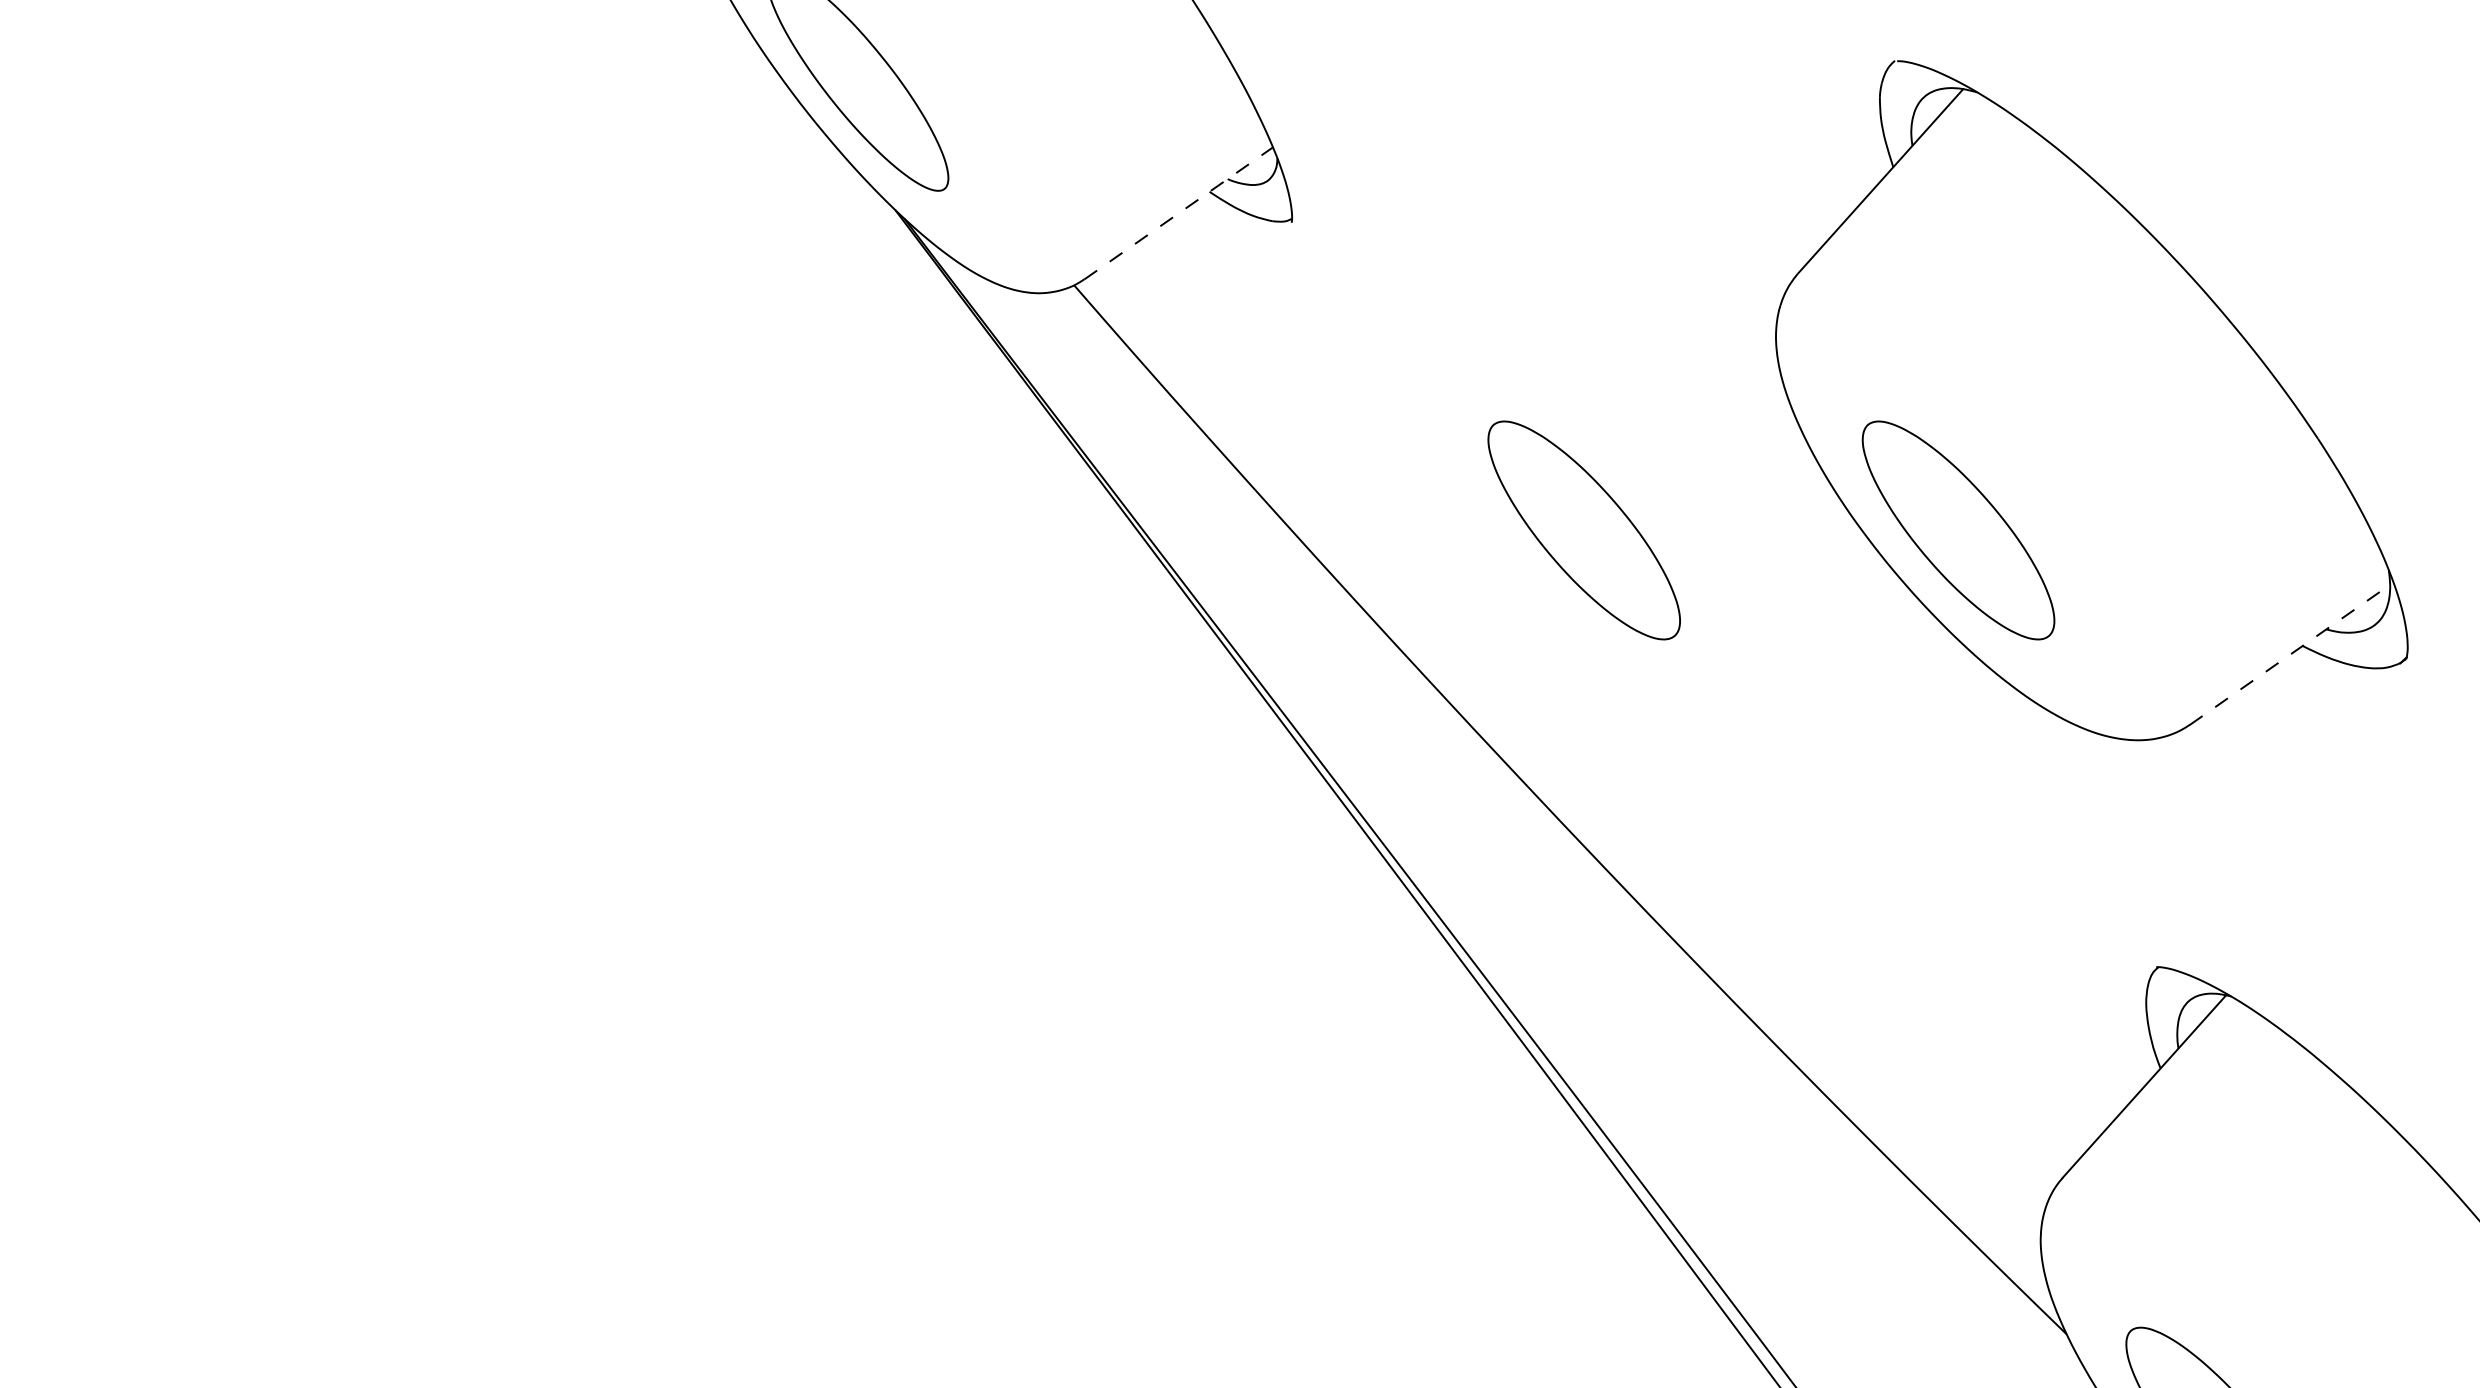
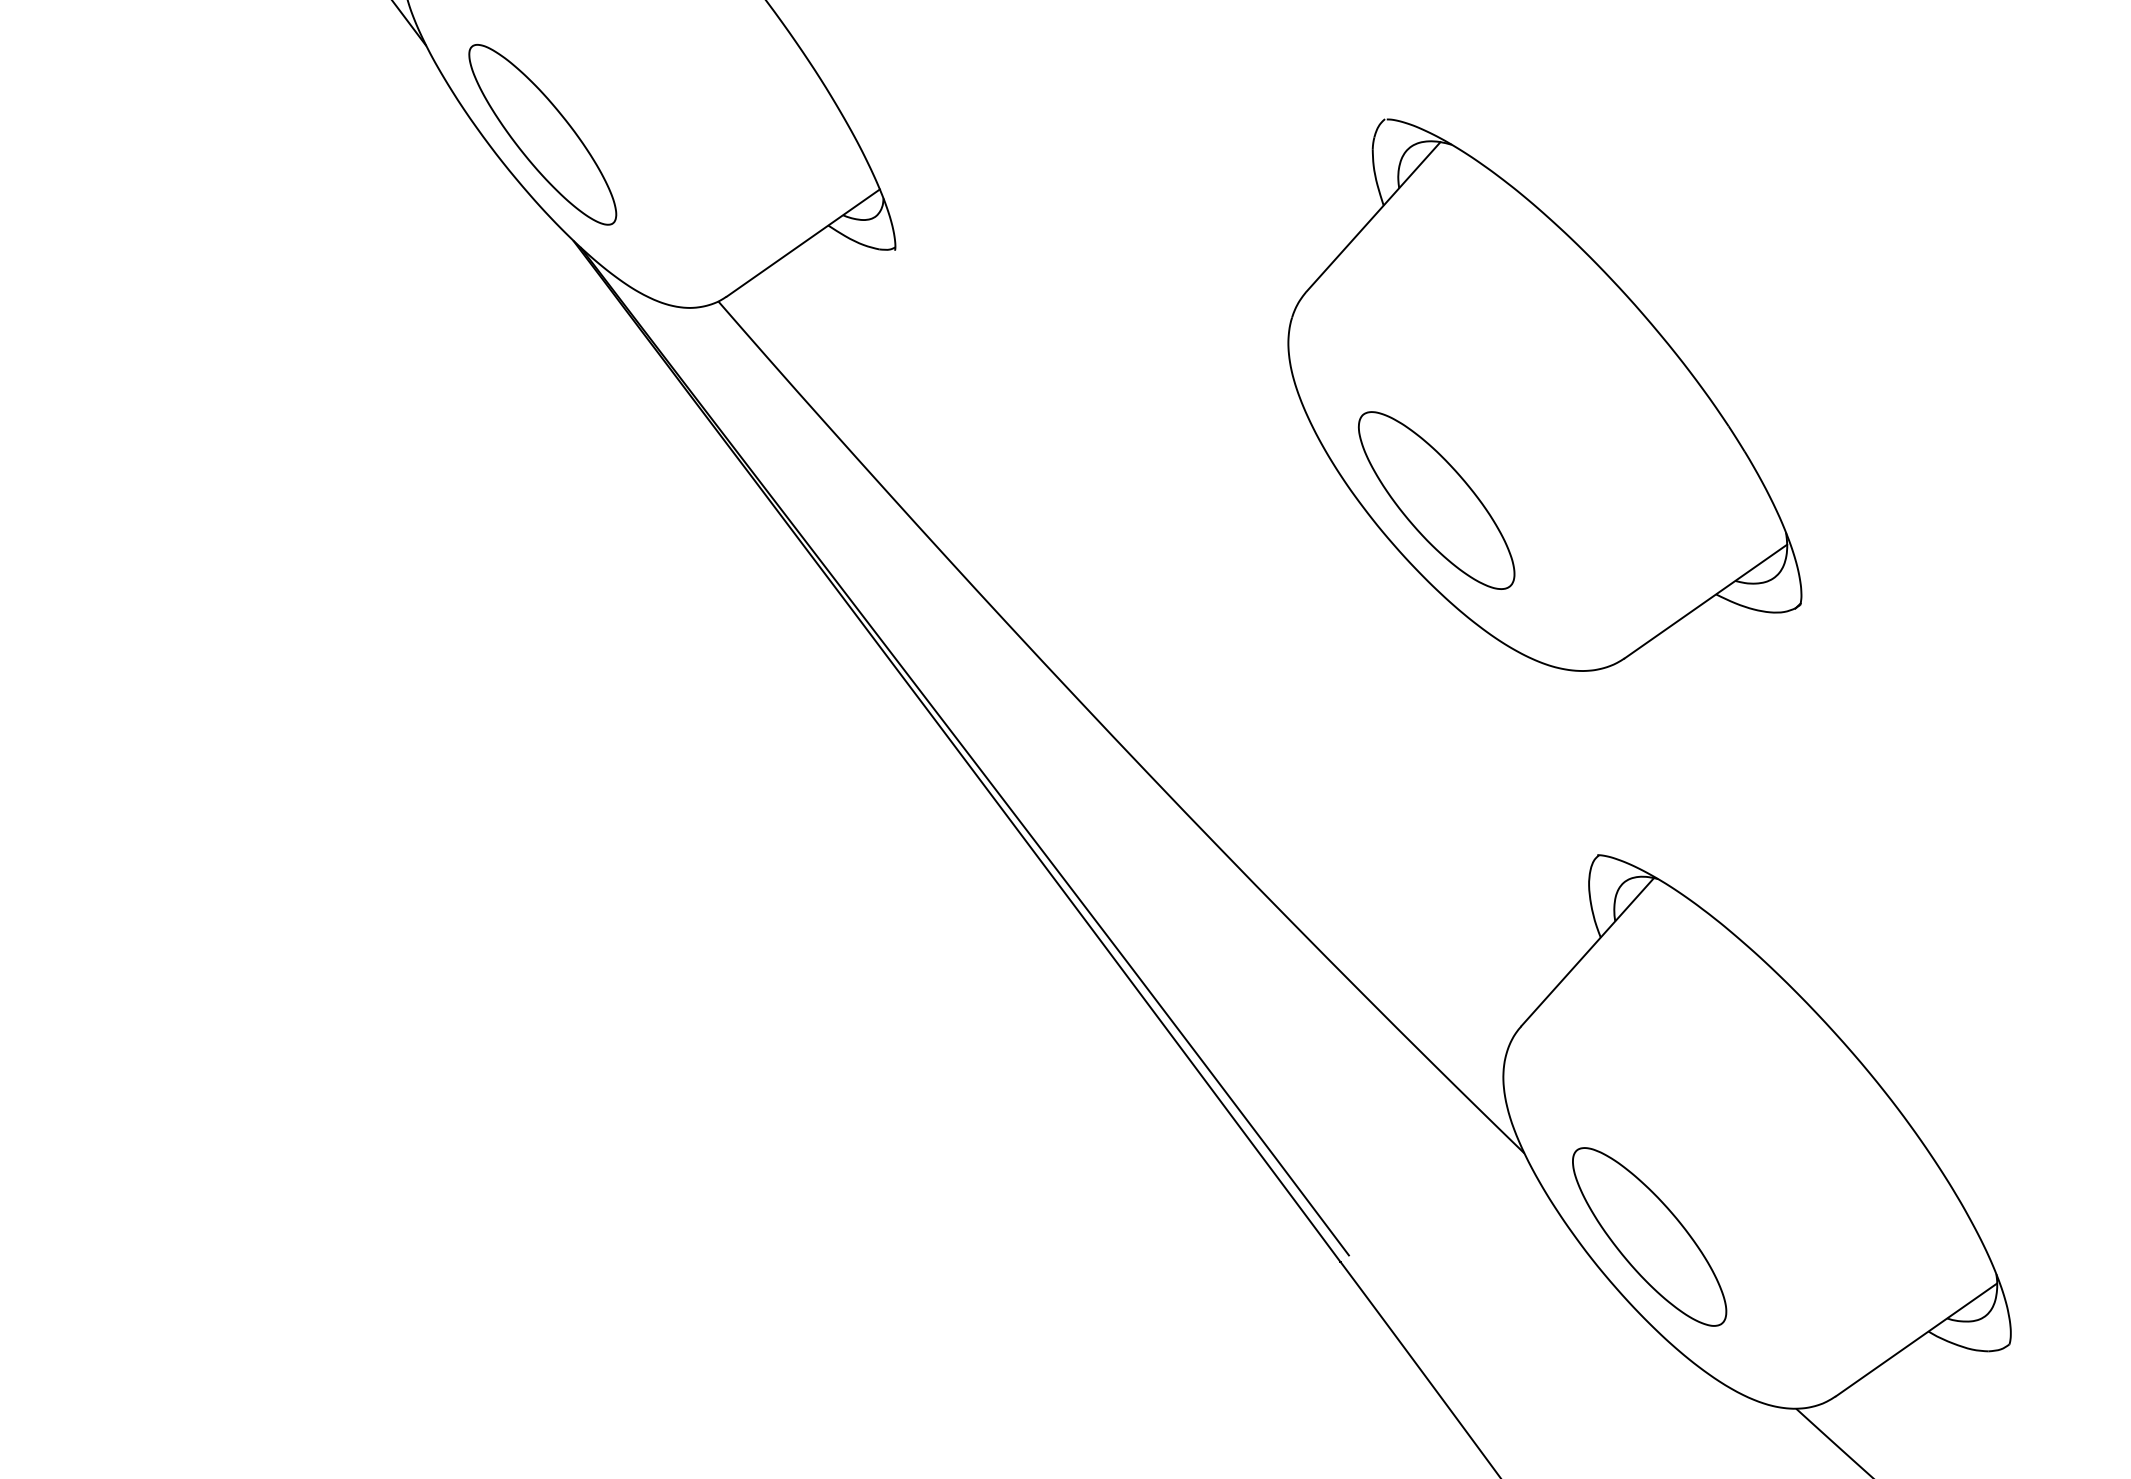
line: (1178, 212) -> (803, 242), dashed -> solid
part: (1584, 530) -> (1132, 500), removed
line: (2290, 654) -> (1706, 601), dashed -> solid

